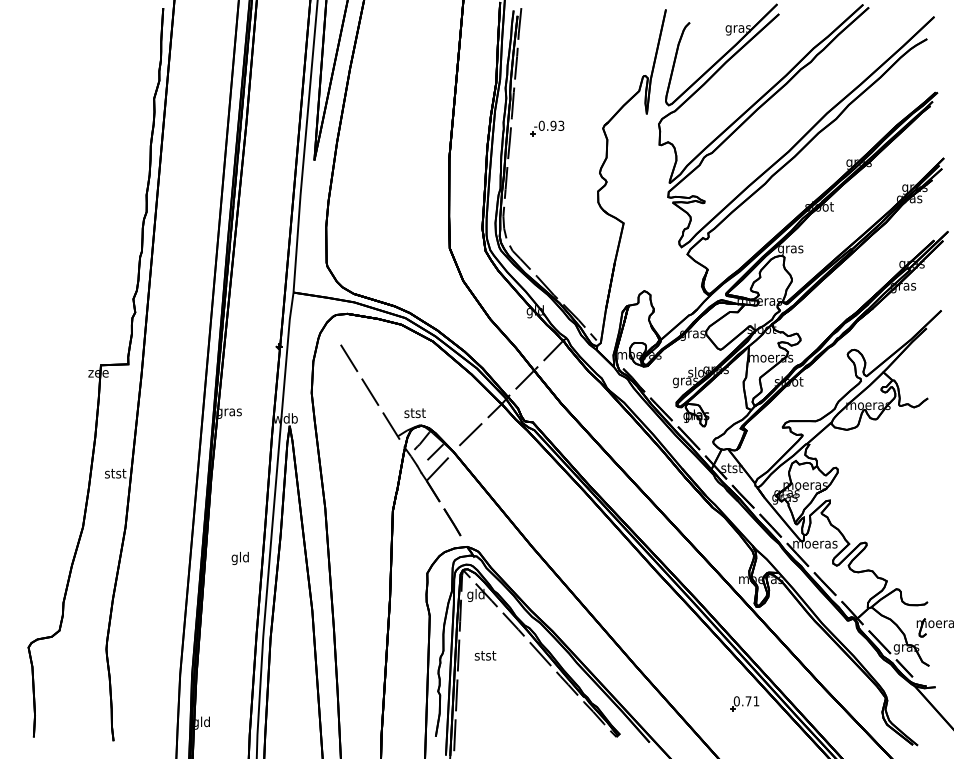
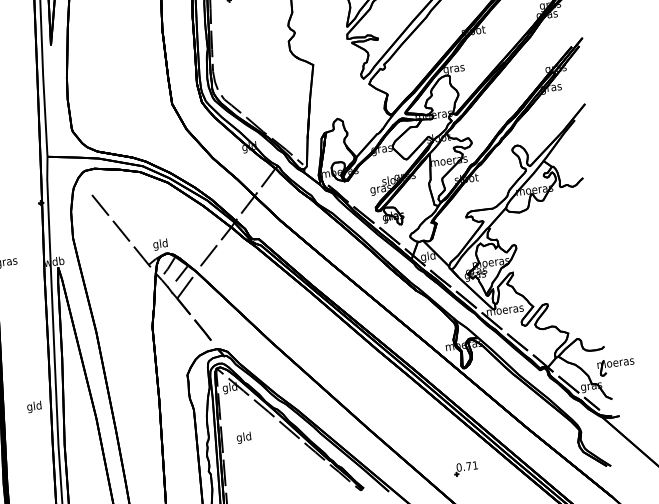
text: (414, 413) -> (160, 244), stst -> gld
text: (731, 468) -> (428, 256), stst -> gld
text: (239, 558) -> (33, 407), moved
text: (485, 656) -> (244, 437), stst -> gld
part: (744, 703) -> (465, 468), moved

